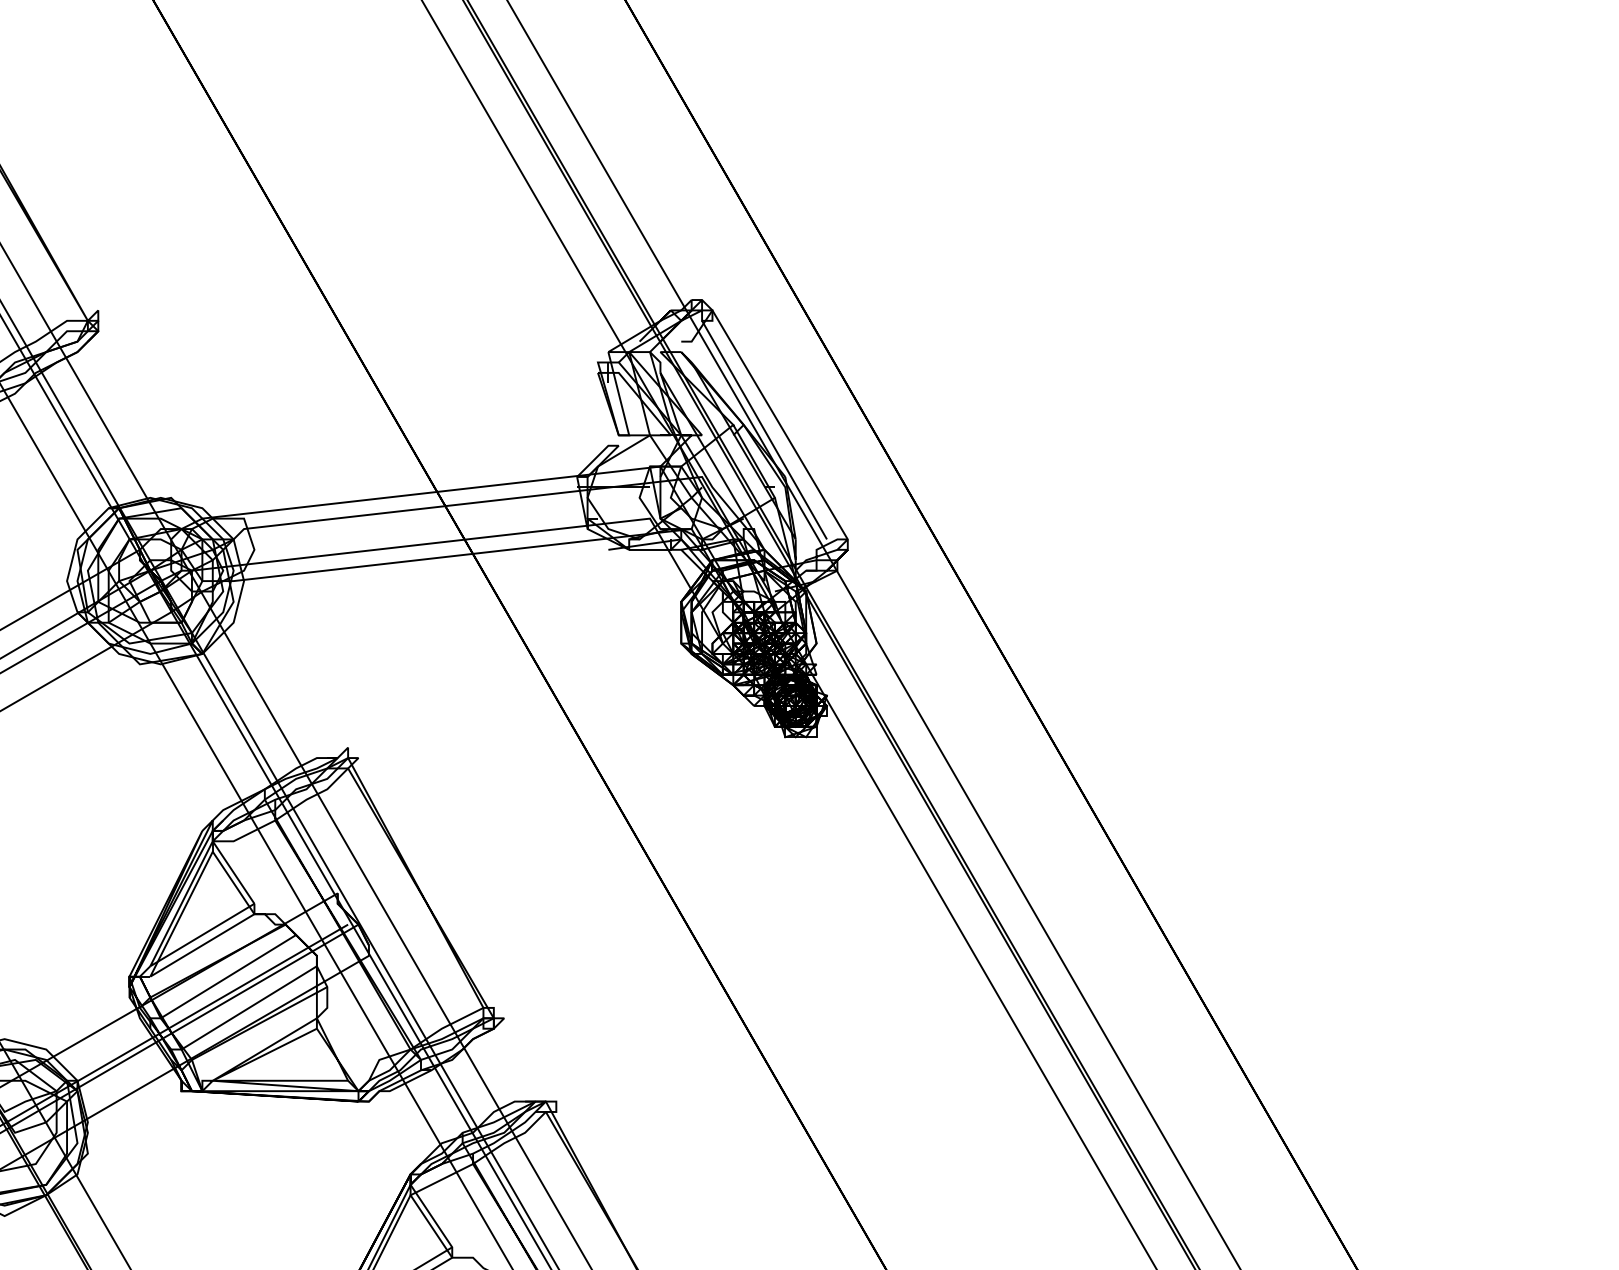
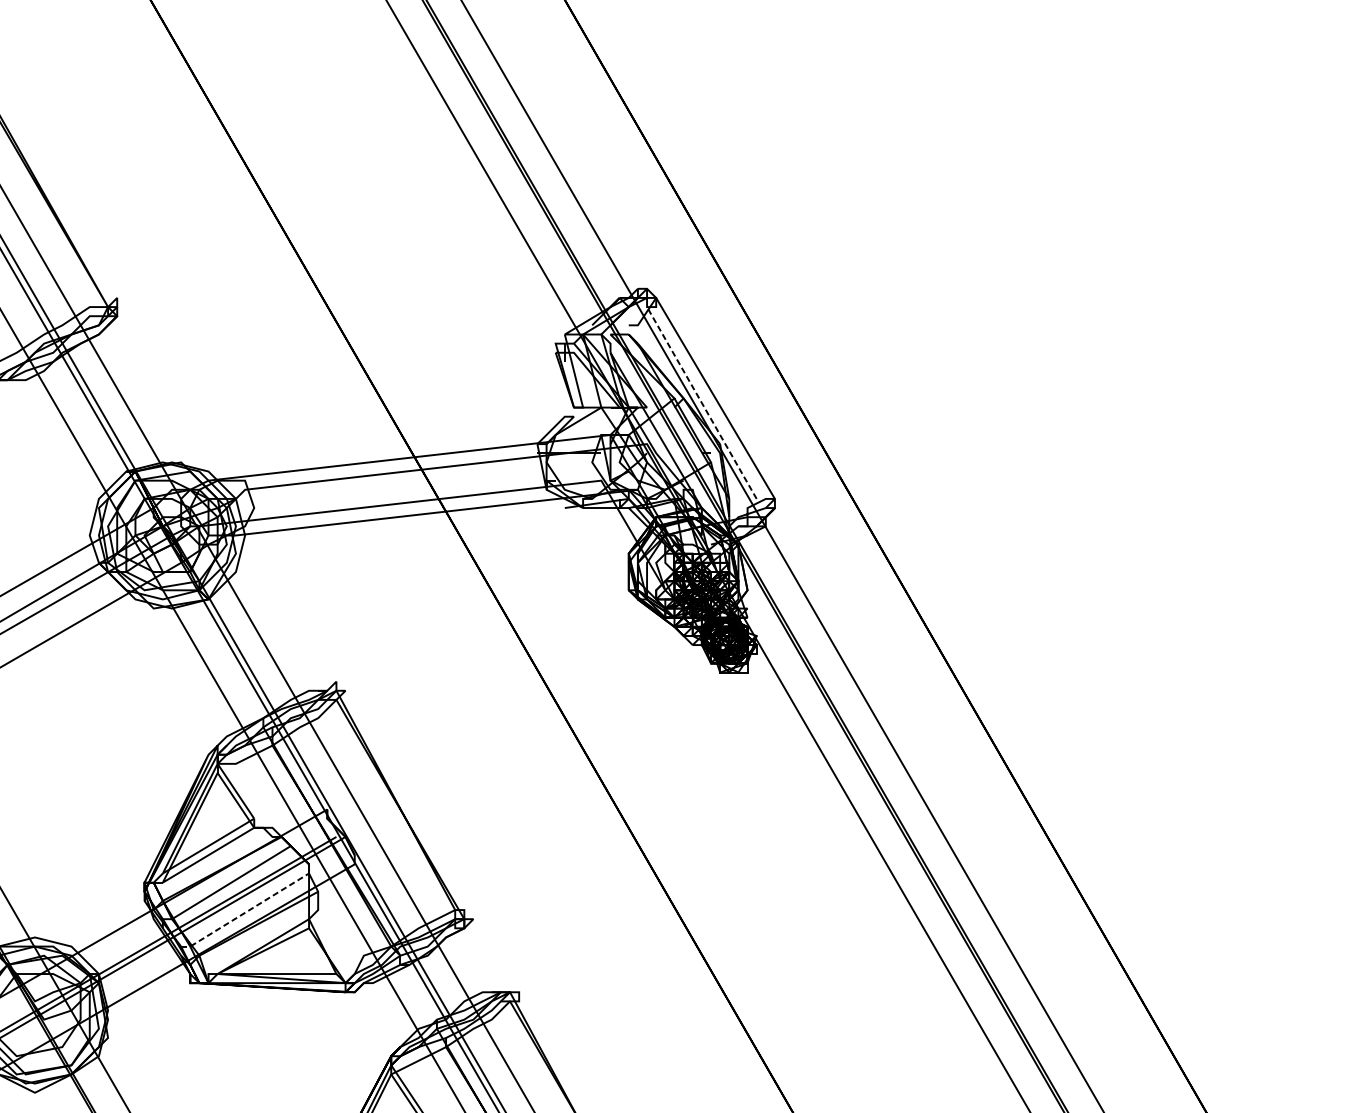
line: (764, 430) -> (701, 403), solid -> dashed
line: (244, 1010) -> (245, 912), solid -> dashed

